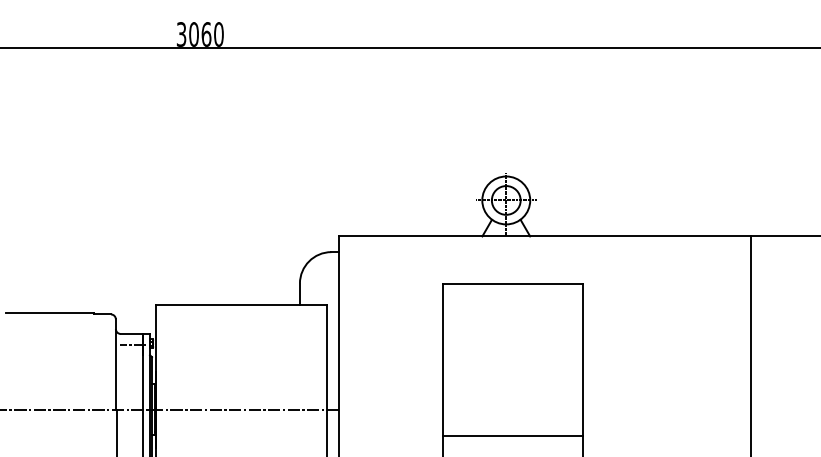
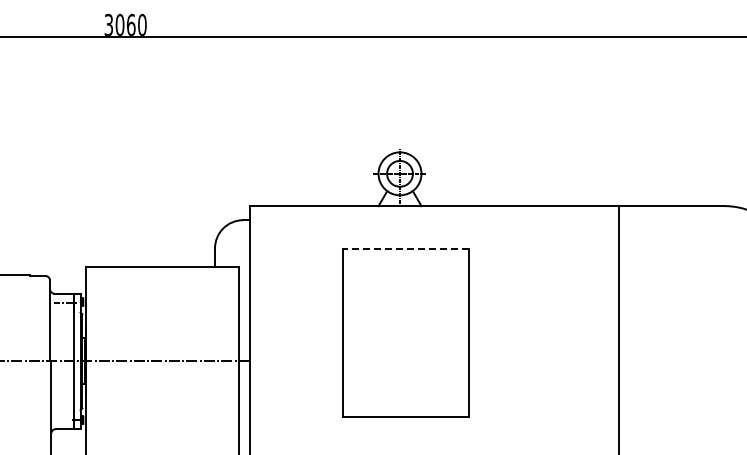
line: (513, 283) -> (406, 248), solid -> dashed
line: (513, 435) -> (406, 384), removed

